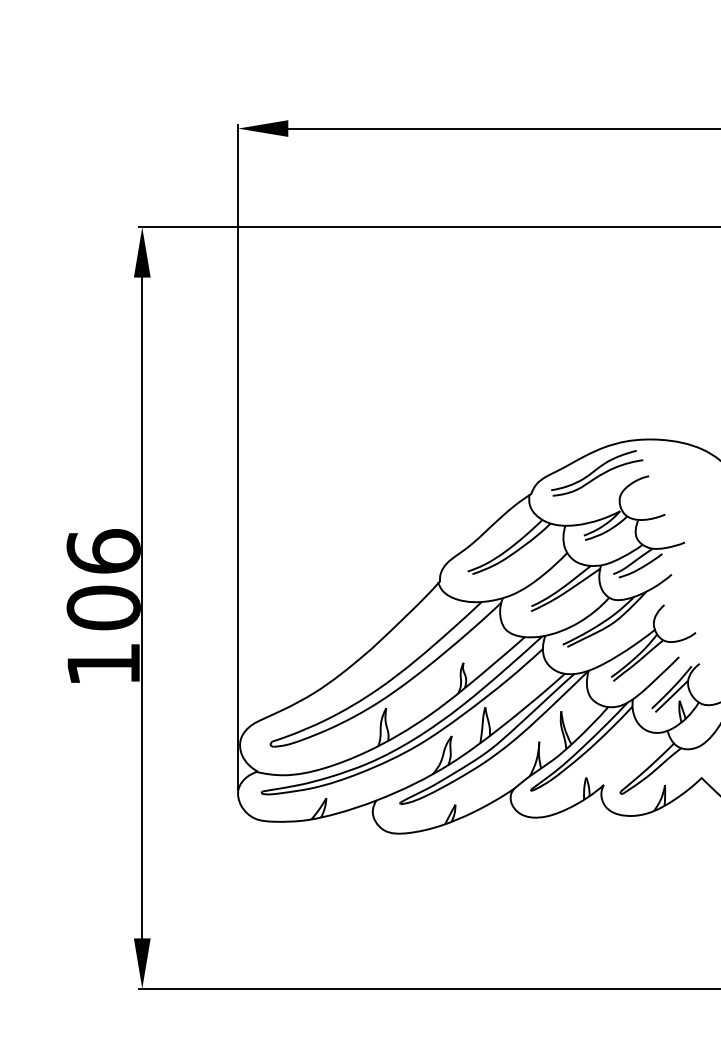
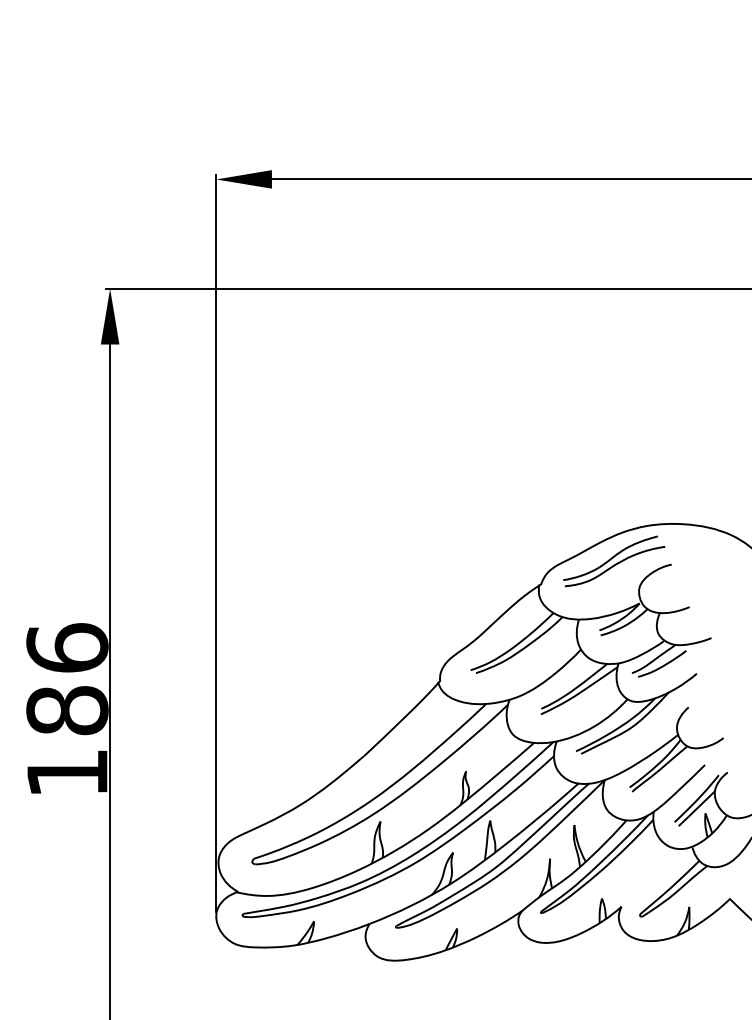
text: (103, 607) -> (67, 710), 106 -> 186

